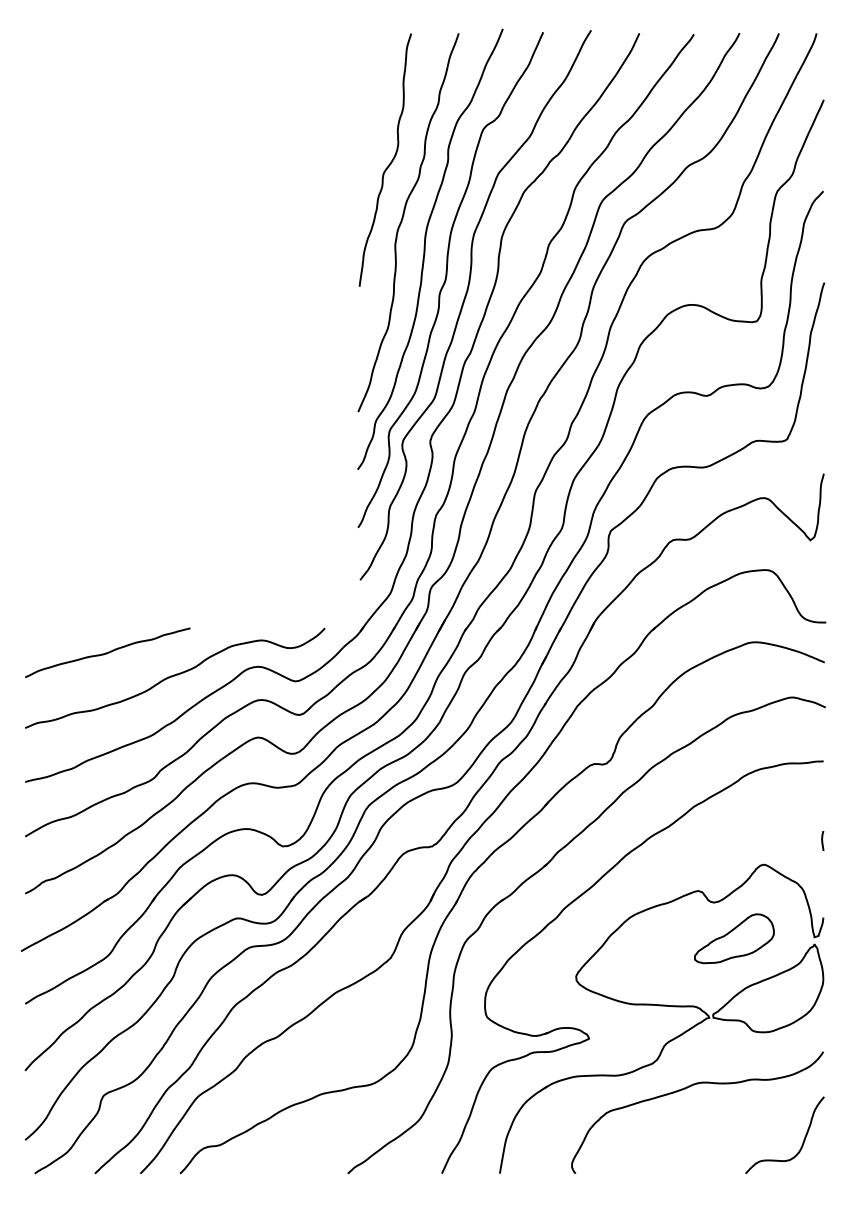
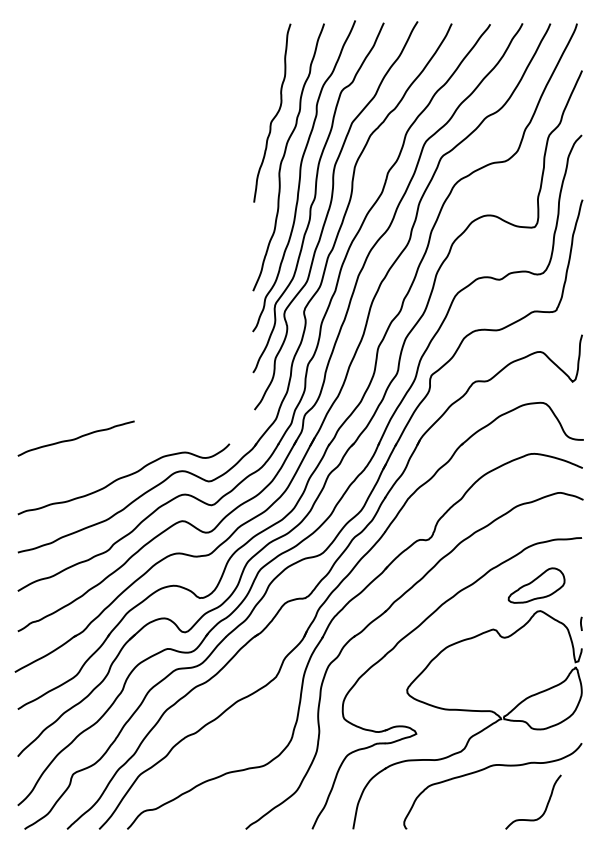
curve: (107, 652) -> (76, 438), moved
line: (822, 840) -> (581, 623), moved
part: (734, 938) -> (536, 585), moved
curve: (802, 1142) -> (545, 807), moved

